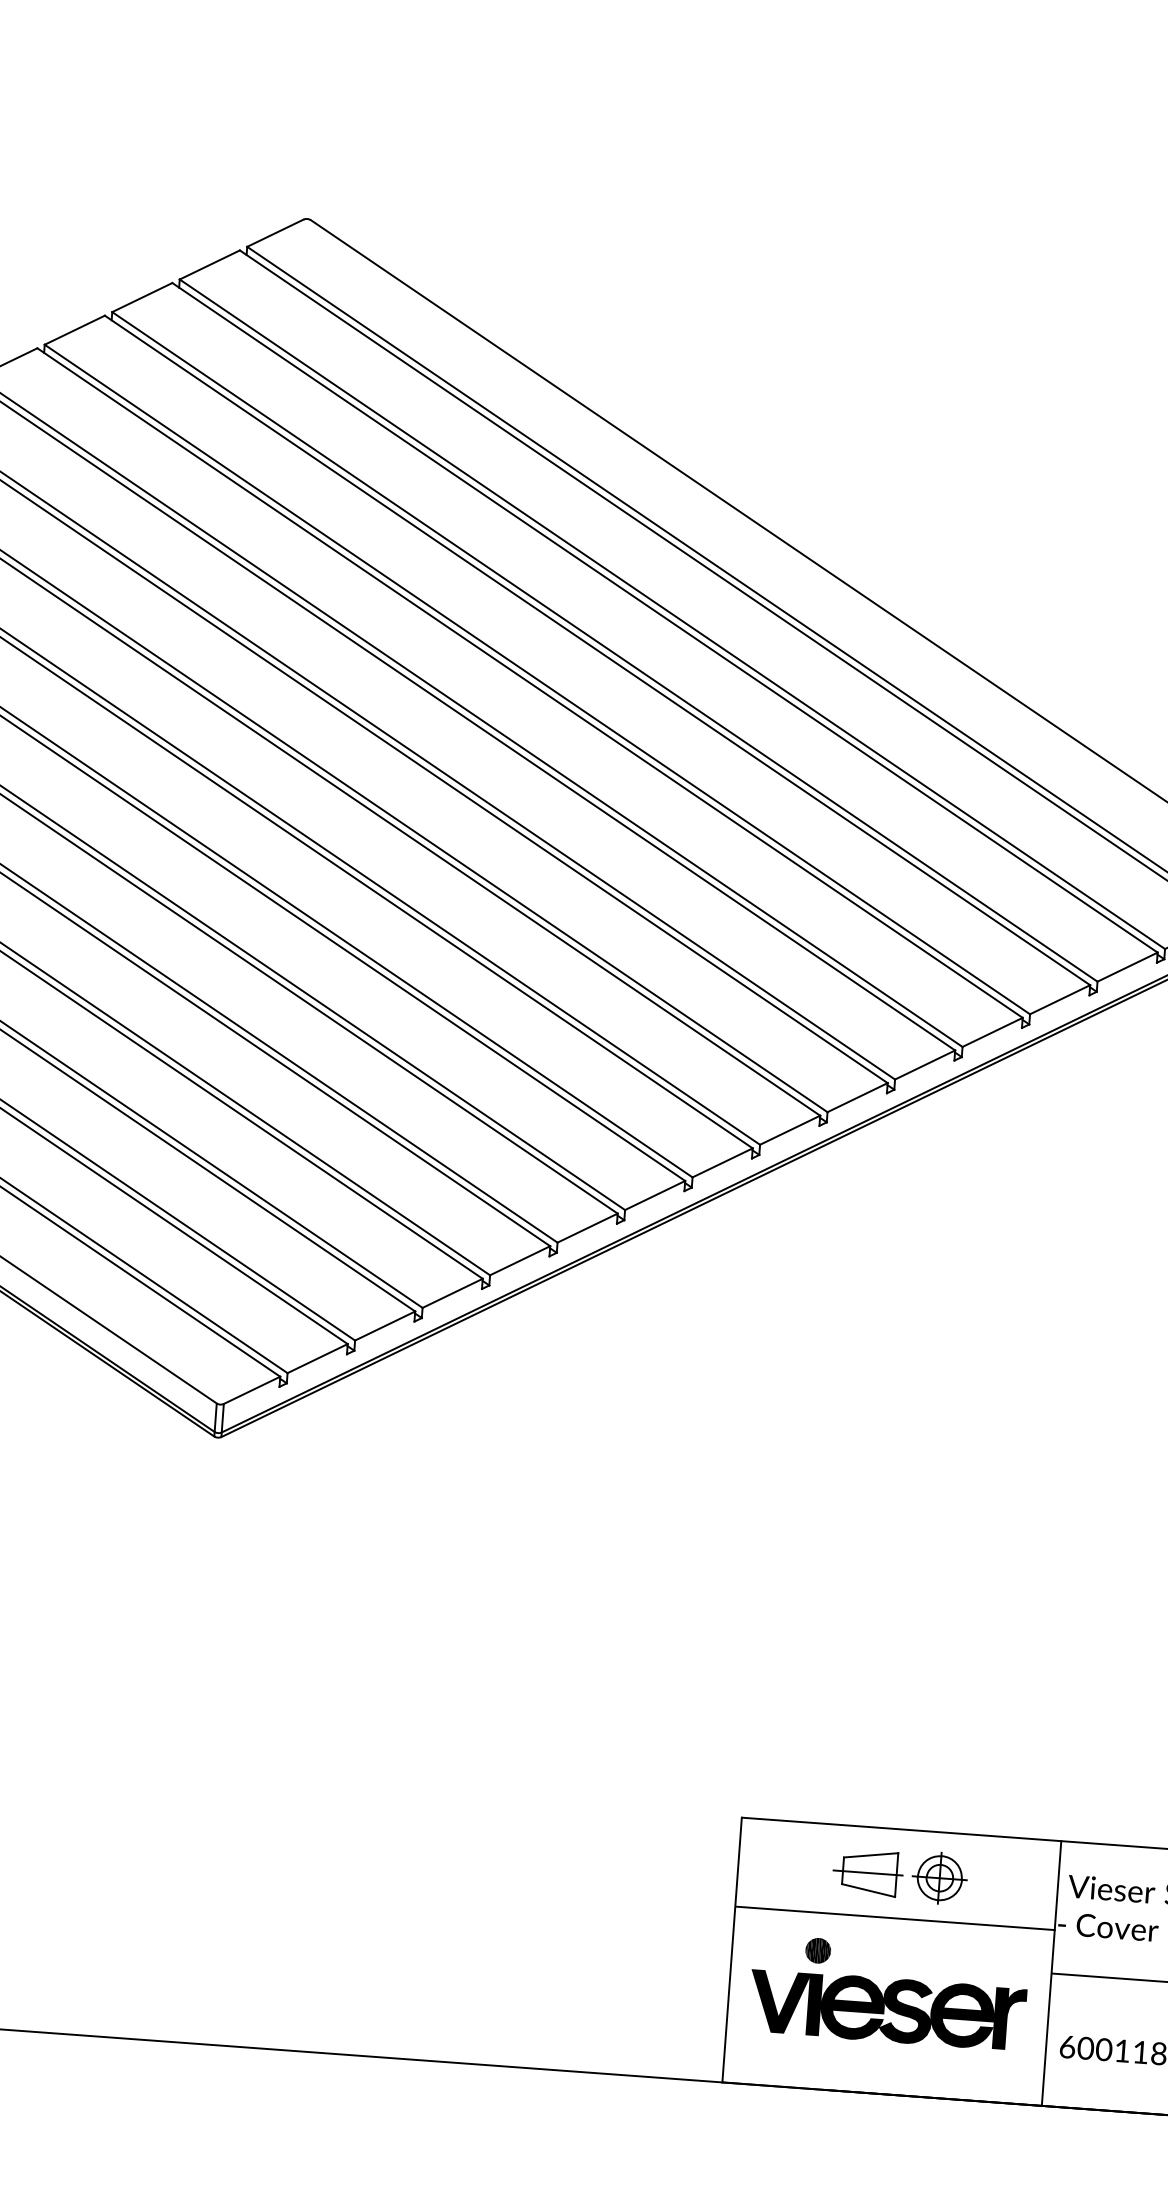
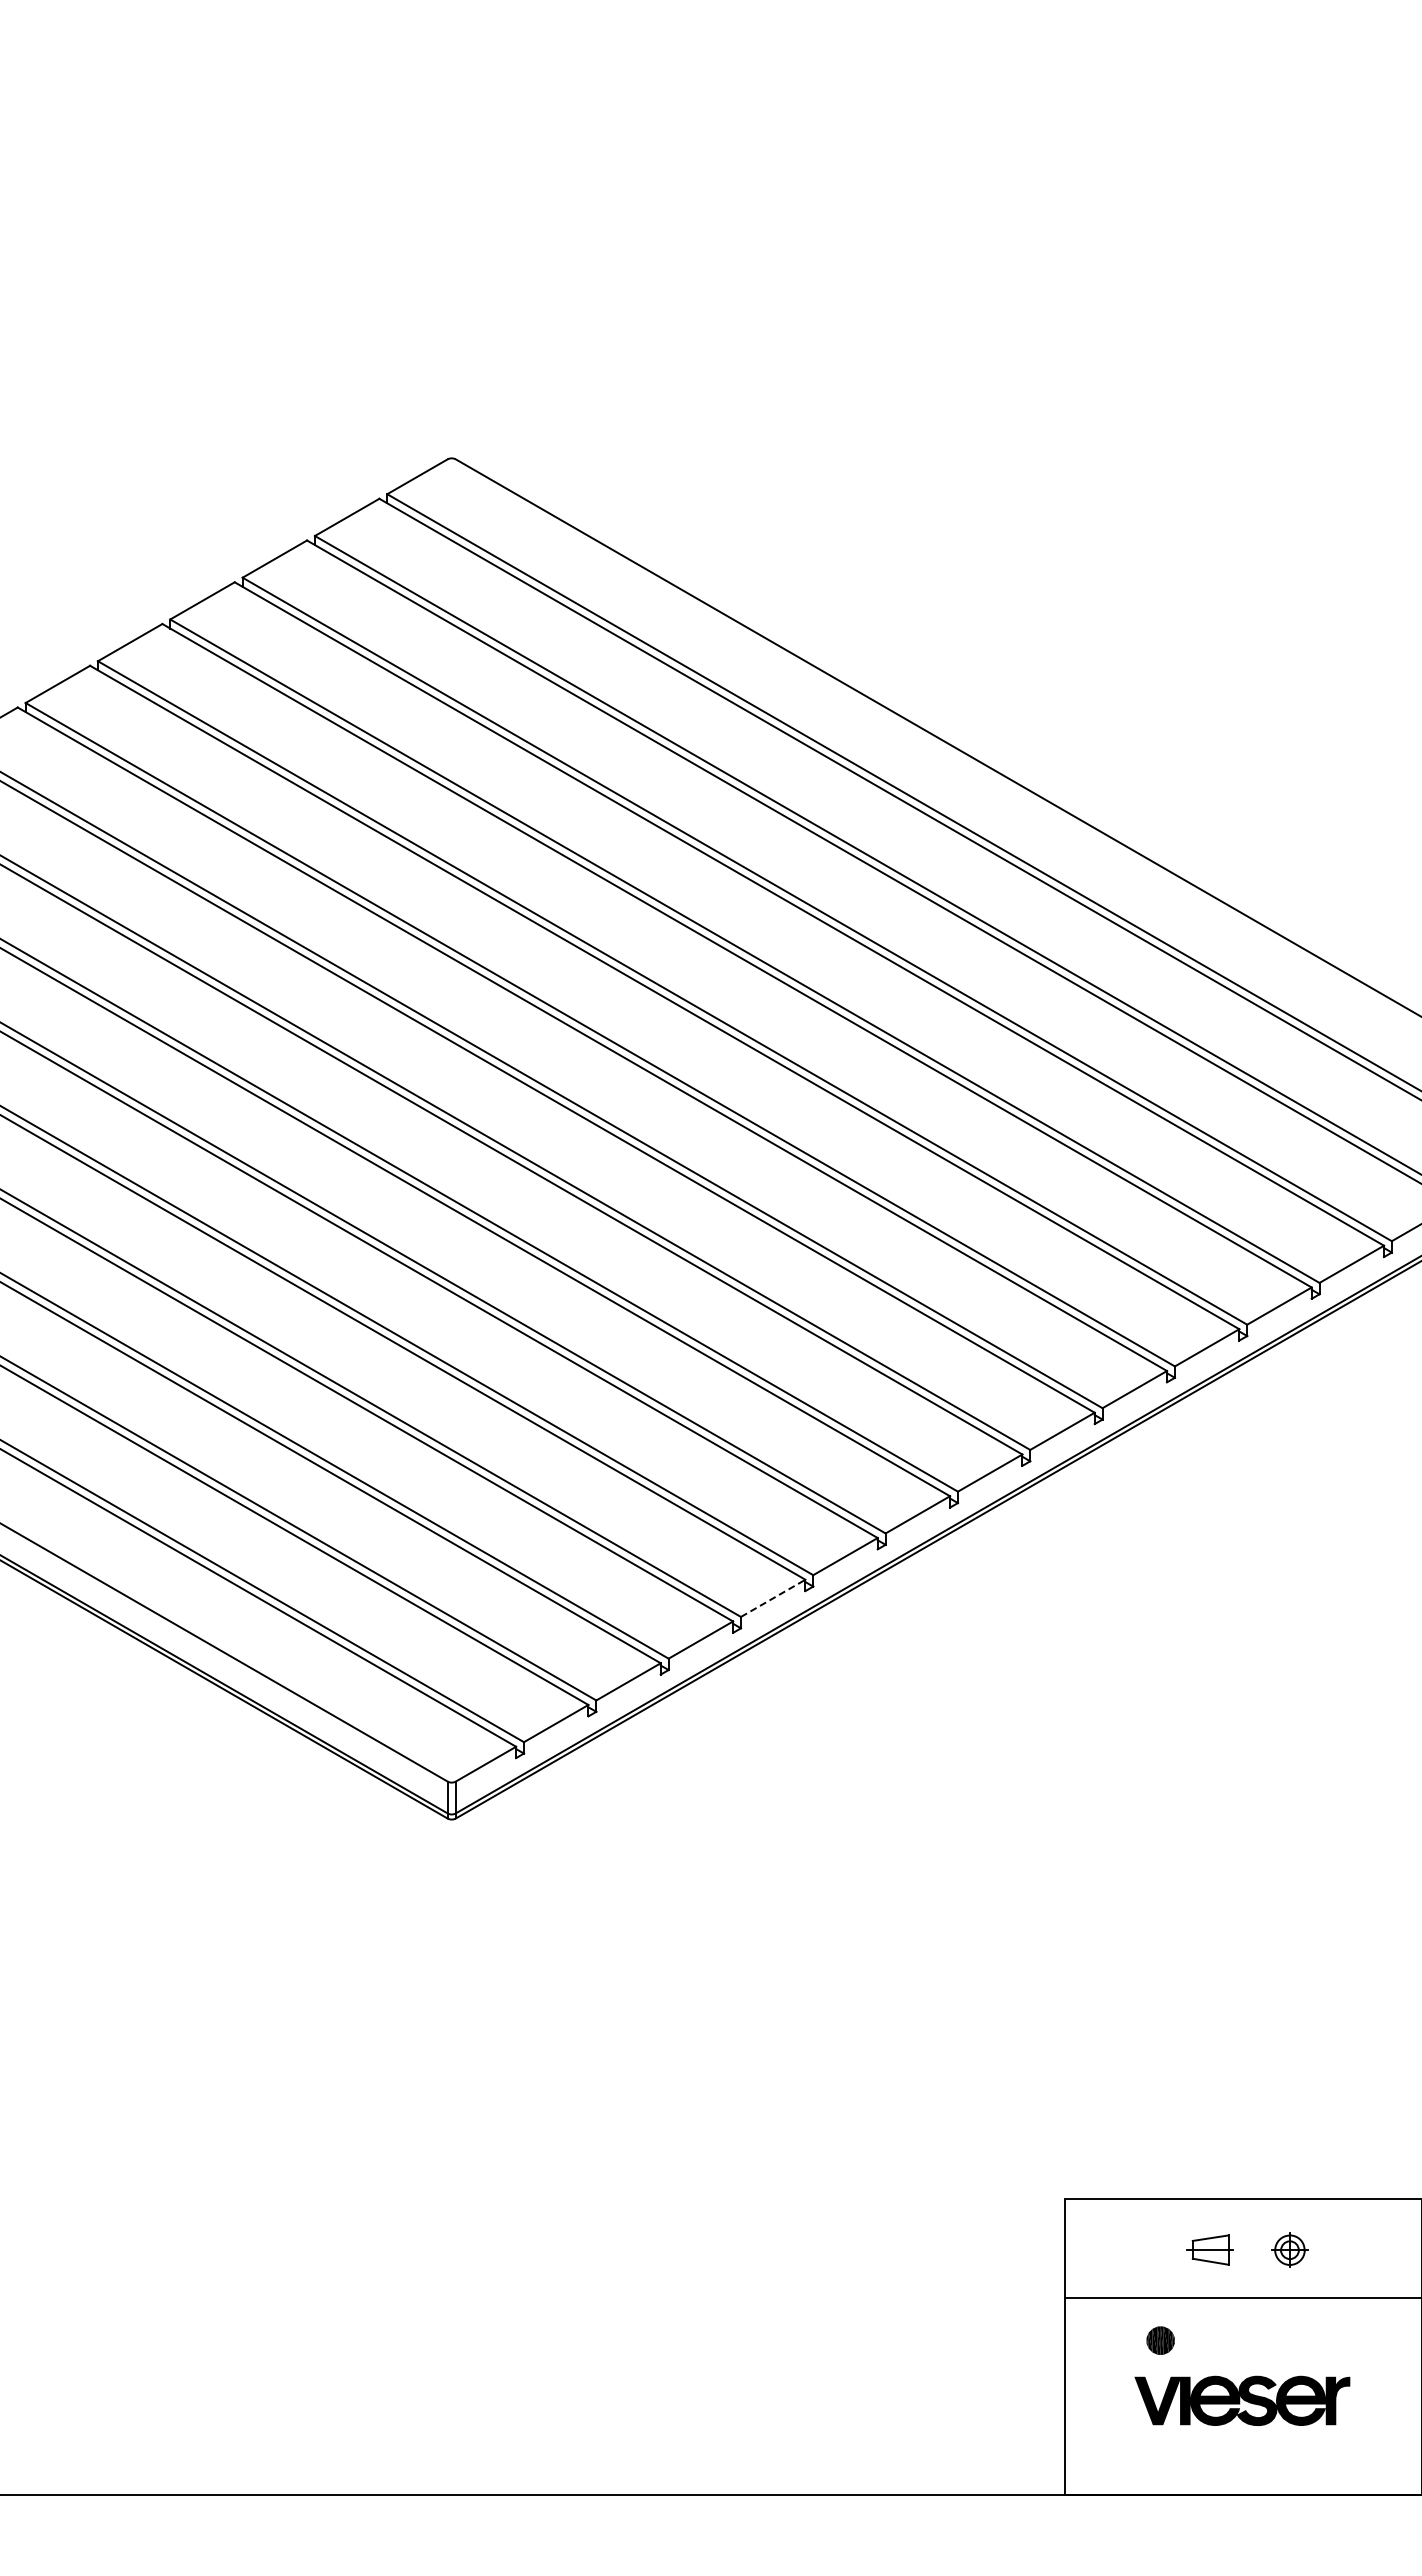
line: (520, 1260) -> (773, 1598), solid -> dashed
part: (867, 1872) -> (1209, 2249), size x0.6
part: (939, 1878) -> (1289, 2250), size x0.6
part: (887, 2009) -> (1242, 2400), size x0.7

